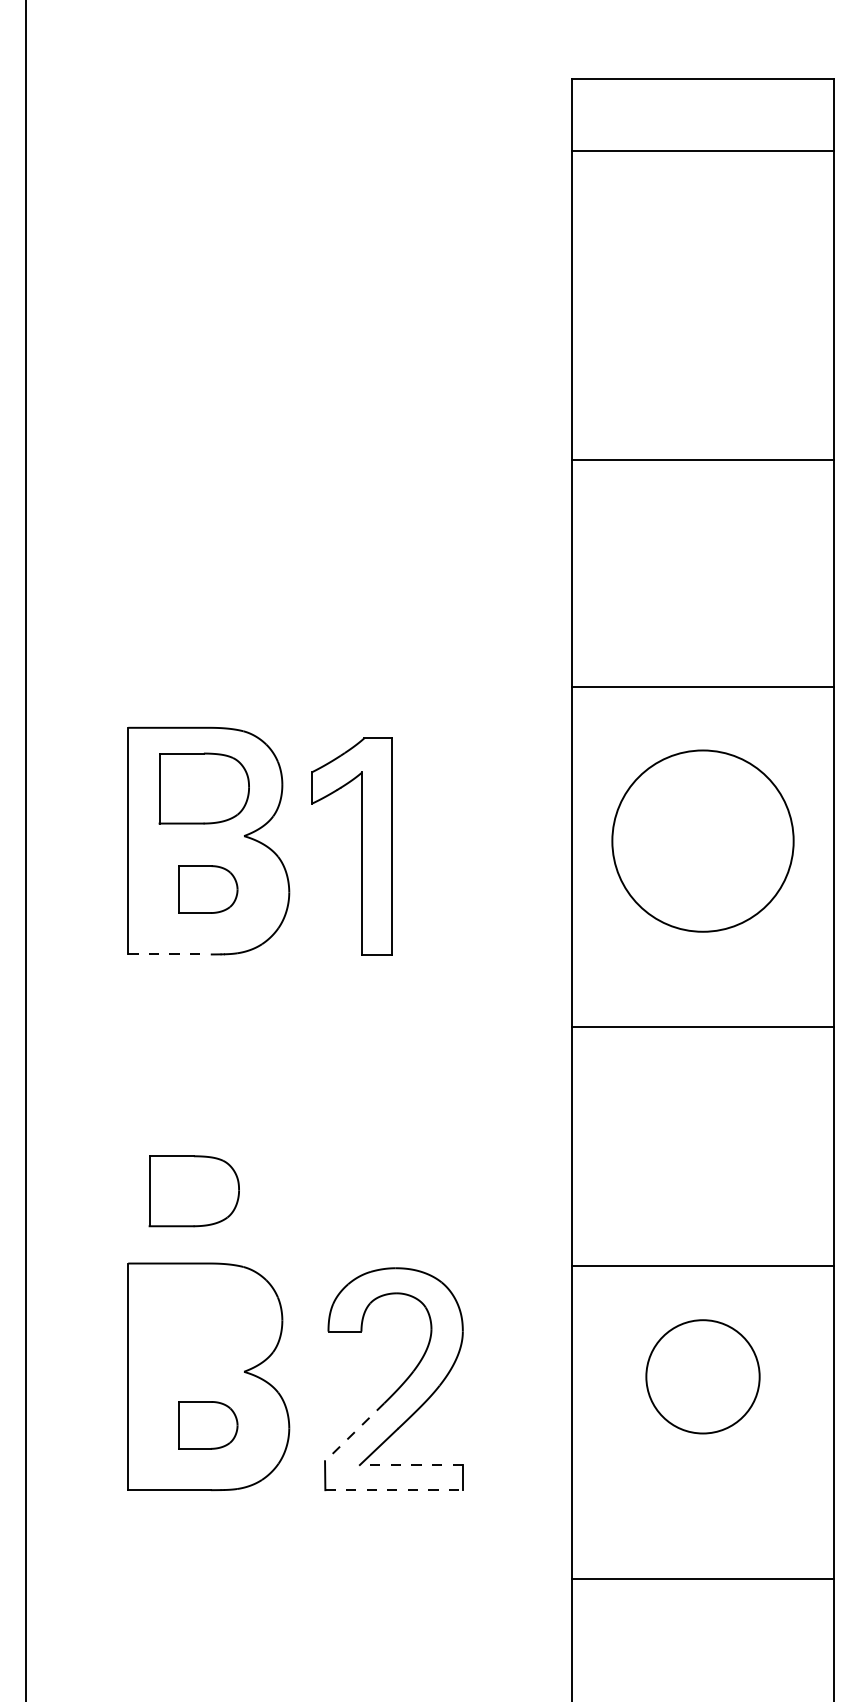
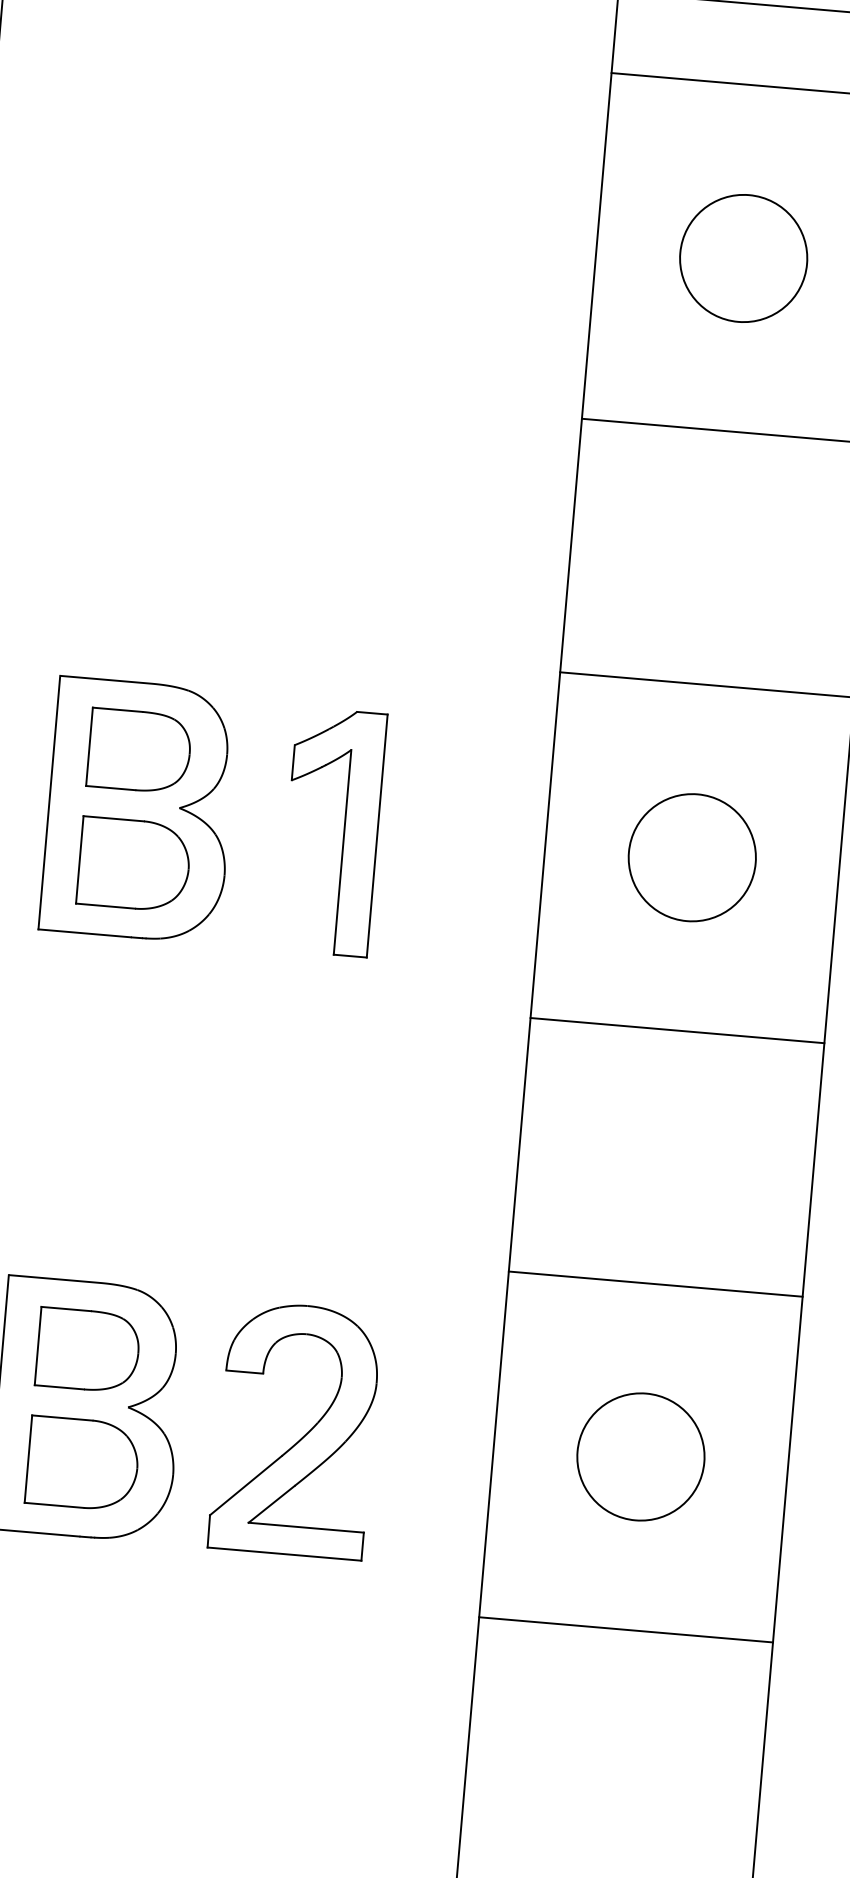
circle: (702, 304) -> (743, 257), added
circle: (702, 840) -> (691, 856), size x0.62
part: (361, 846) -> (343, 832), moved
part: (208, 889) -> (134, 864), size x1.67
line: (170, 954) -> (85, 933), dashed -> solid
line: (702, 1026) -> (676, 1030), moved
part: (193, 1191) -> (87, 1350), moved
line: (702, 1266) -> (655, 1284), moved
part: (208, 1425) -> (83, 1463), size x1.67
line: (354, 1432) -> (245, 1485), dashed -> solid
line: (410, 1465) -> (305, 1528), dashed -> solid
line: (394, 1490) -> (284, 1554), dashed -> solid
line: (702, 1579) -> (625, 1629), moved

